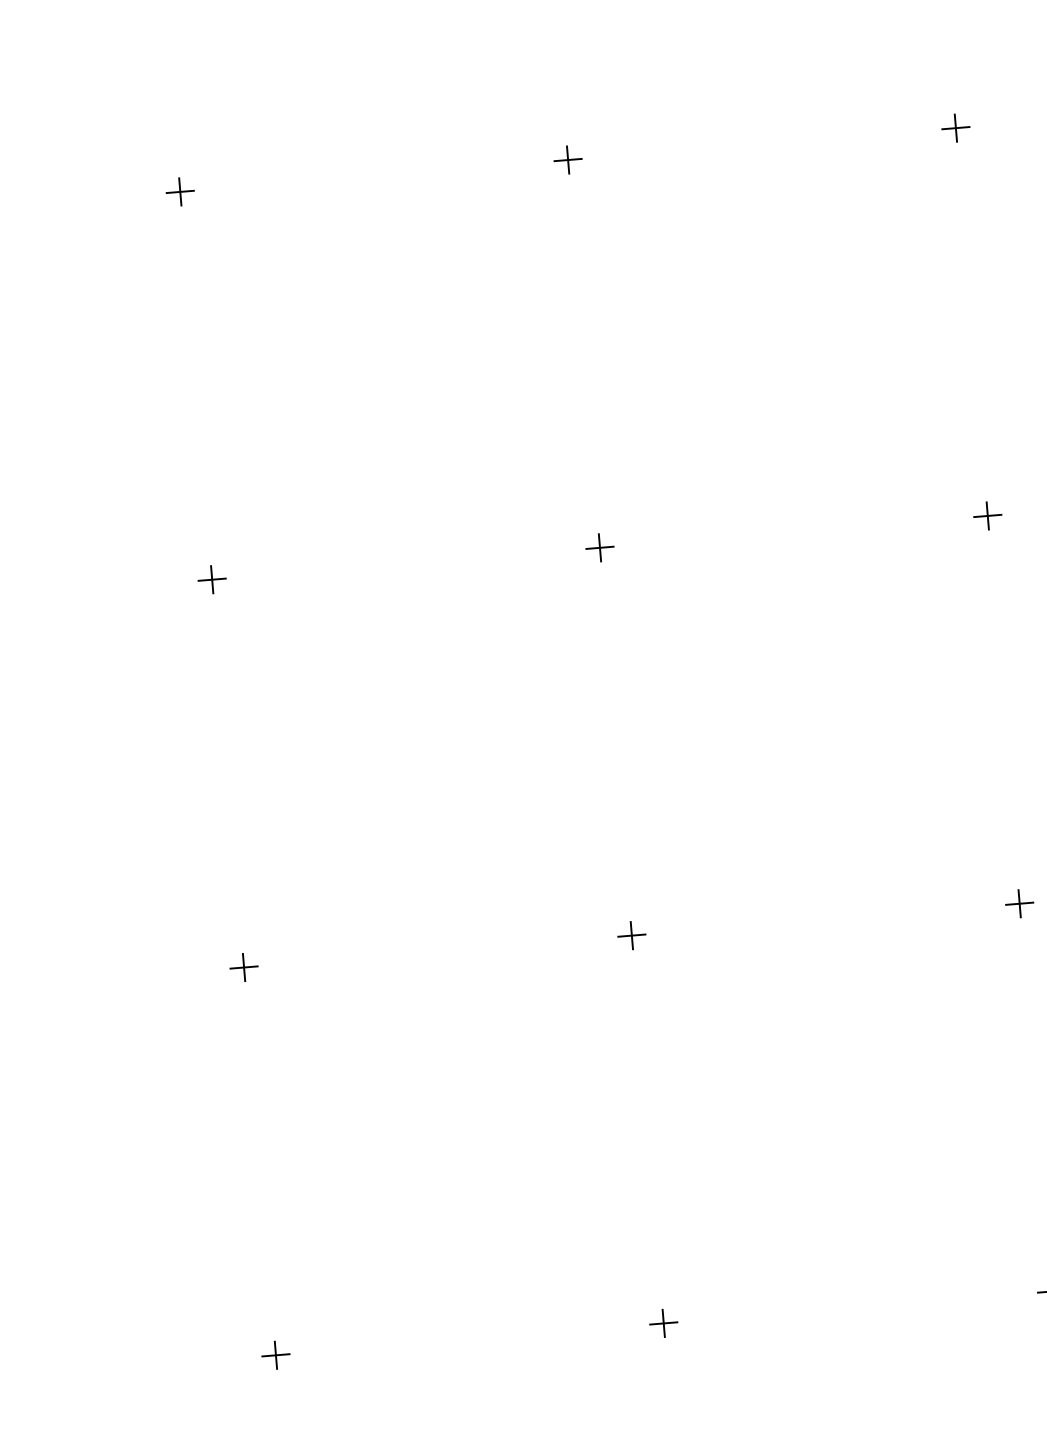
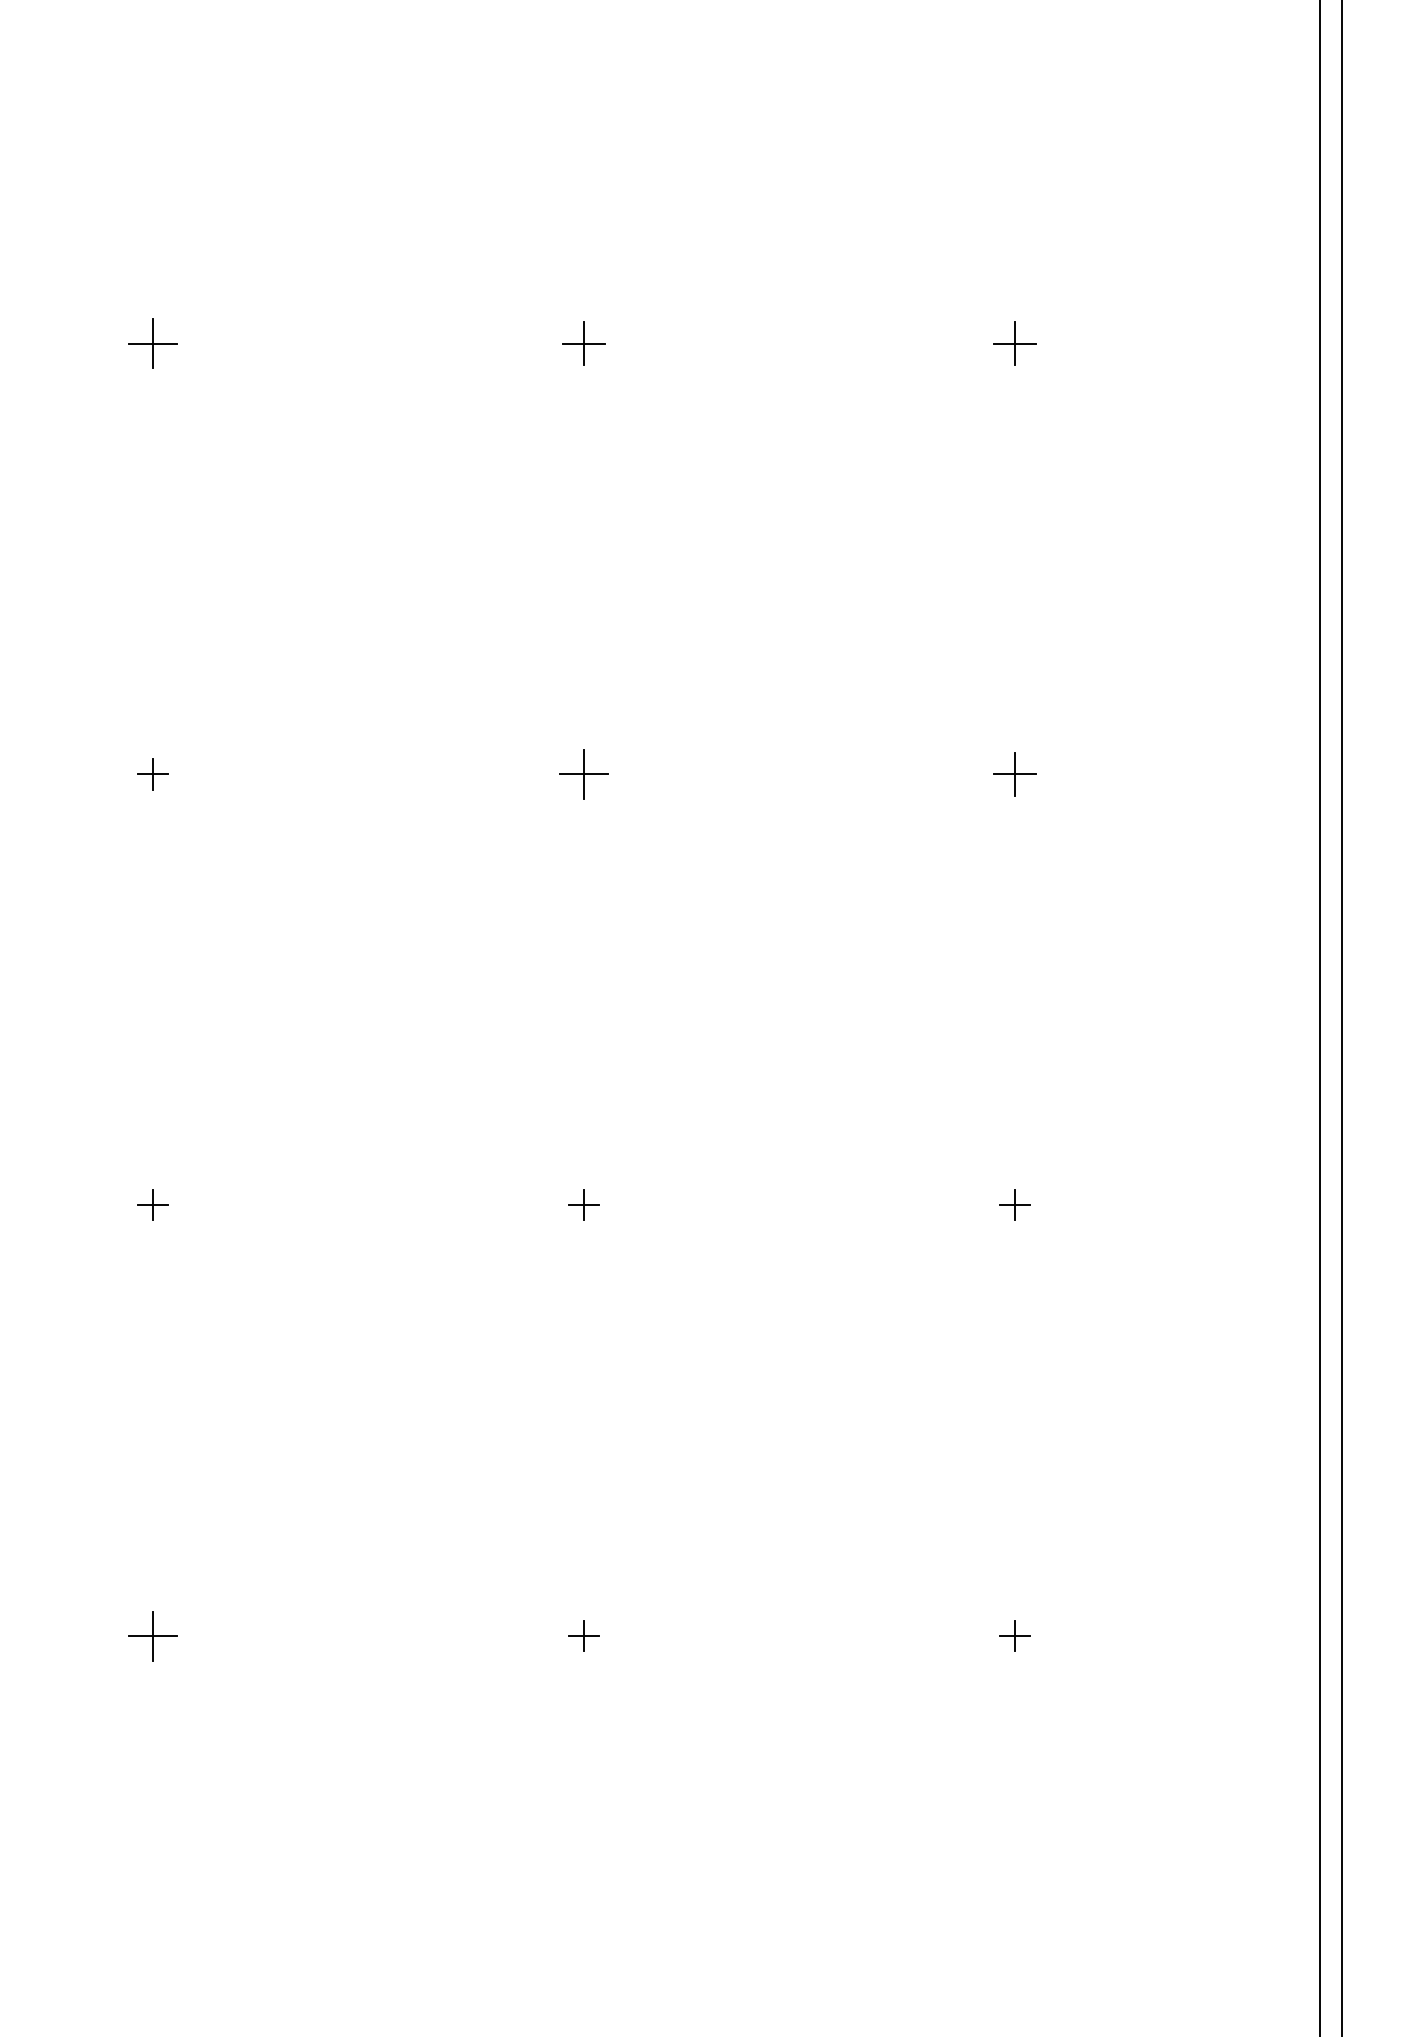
part: (955, 128) -> (1014, 343), size x1.4
part: (567, 160) -> (583, 343), size x1.4
part: (179, 191) -> (152, 343), size x1.6
part: (987, 516) -> (1014, 774), size x1.4
part: (599, 547) -> (583, 774), size x1.6
part: (275, 1354) -> (152, 1635), size x1.6

